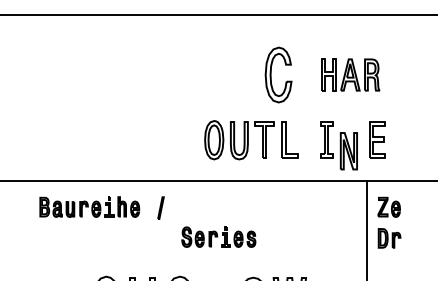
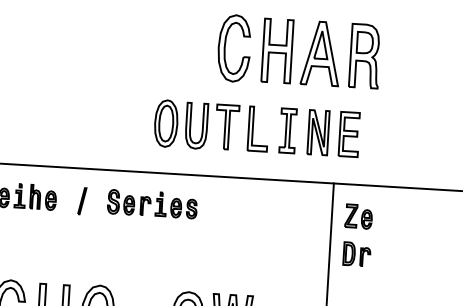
part: (350, 74) -> (321, 52), size x1.67
part: (251, 140) -> (211, 126), moved
part: (348, 151) -> (317, 132), moved
part: (218, 236) -> (152, 203), moved

